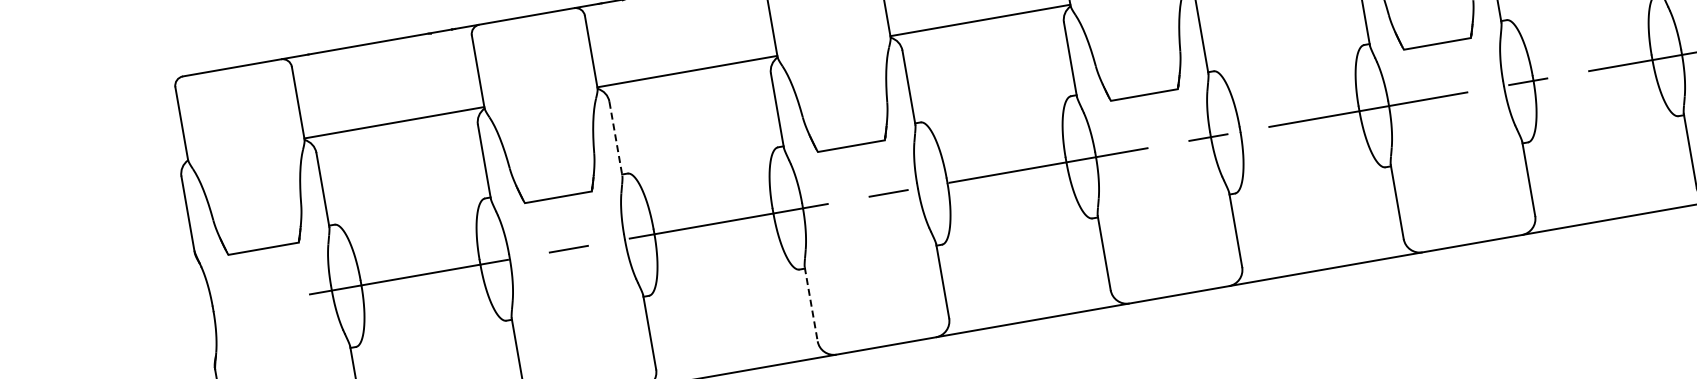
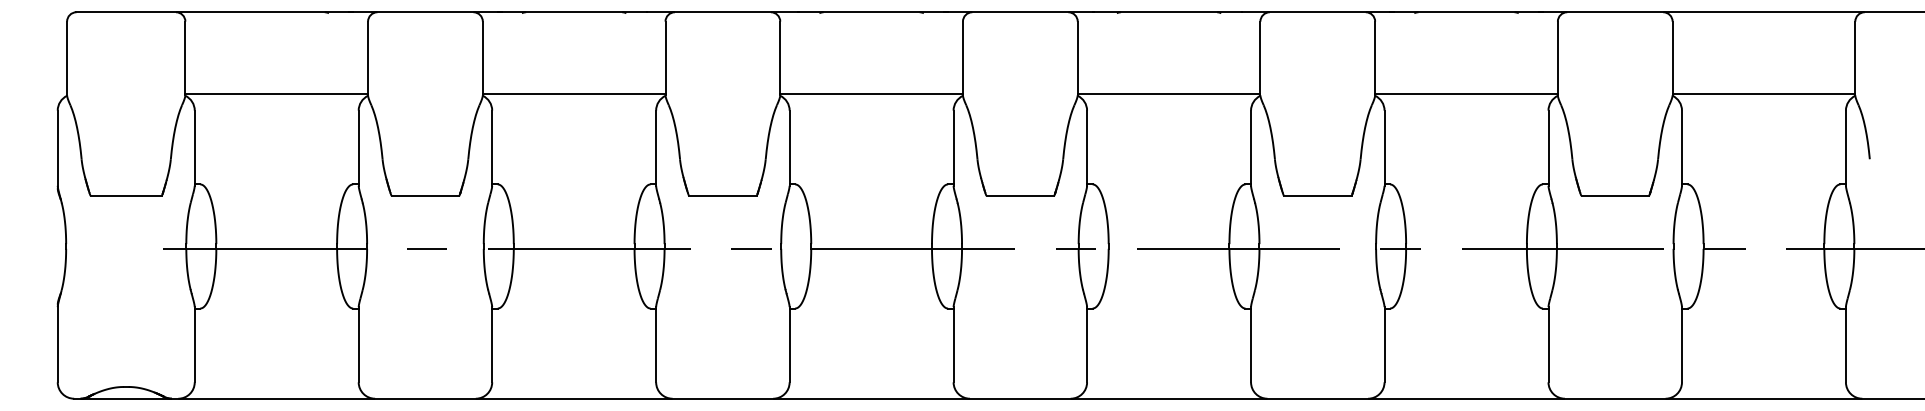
line: (616, 139) -> (492, 148), dashed -> solid
line: (811, 303) -> (656, 344), dashed -> solid

